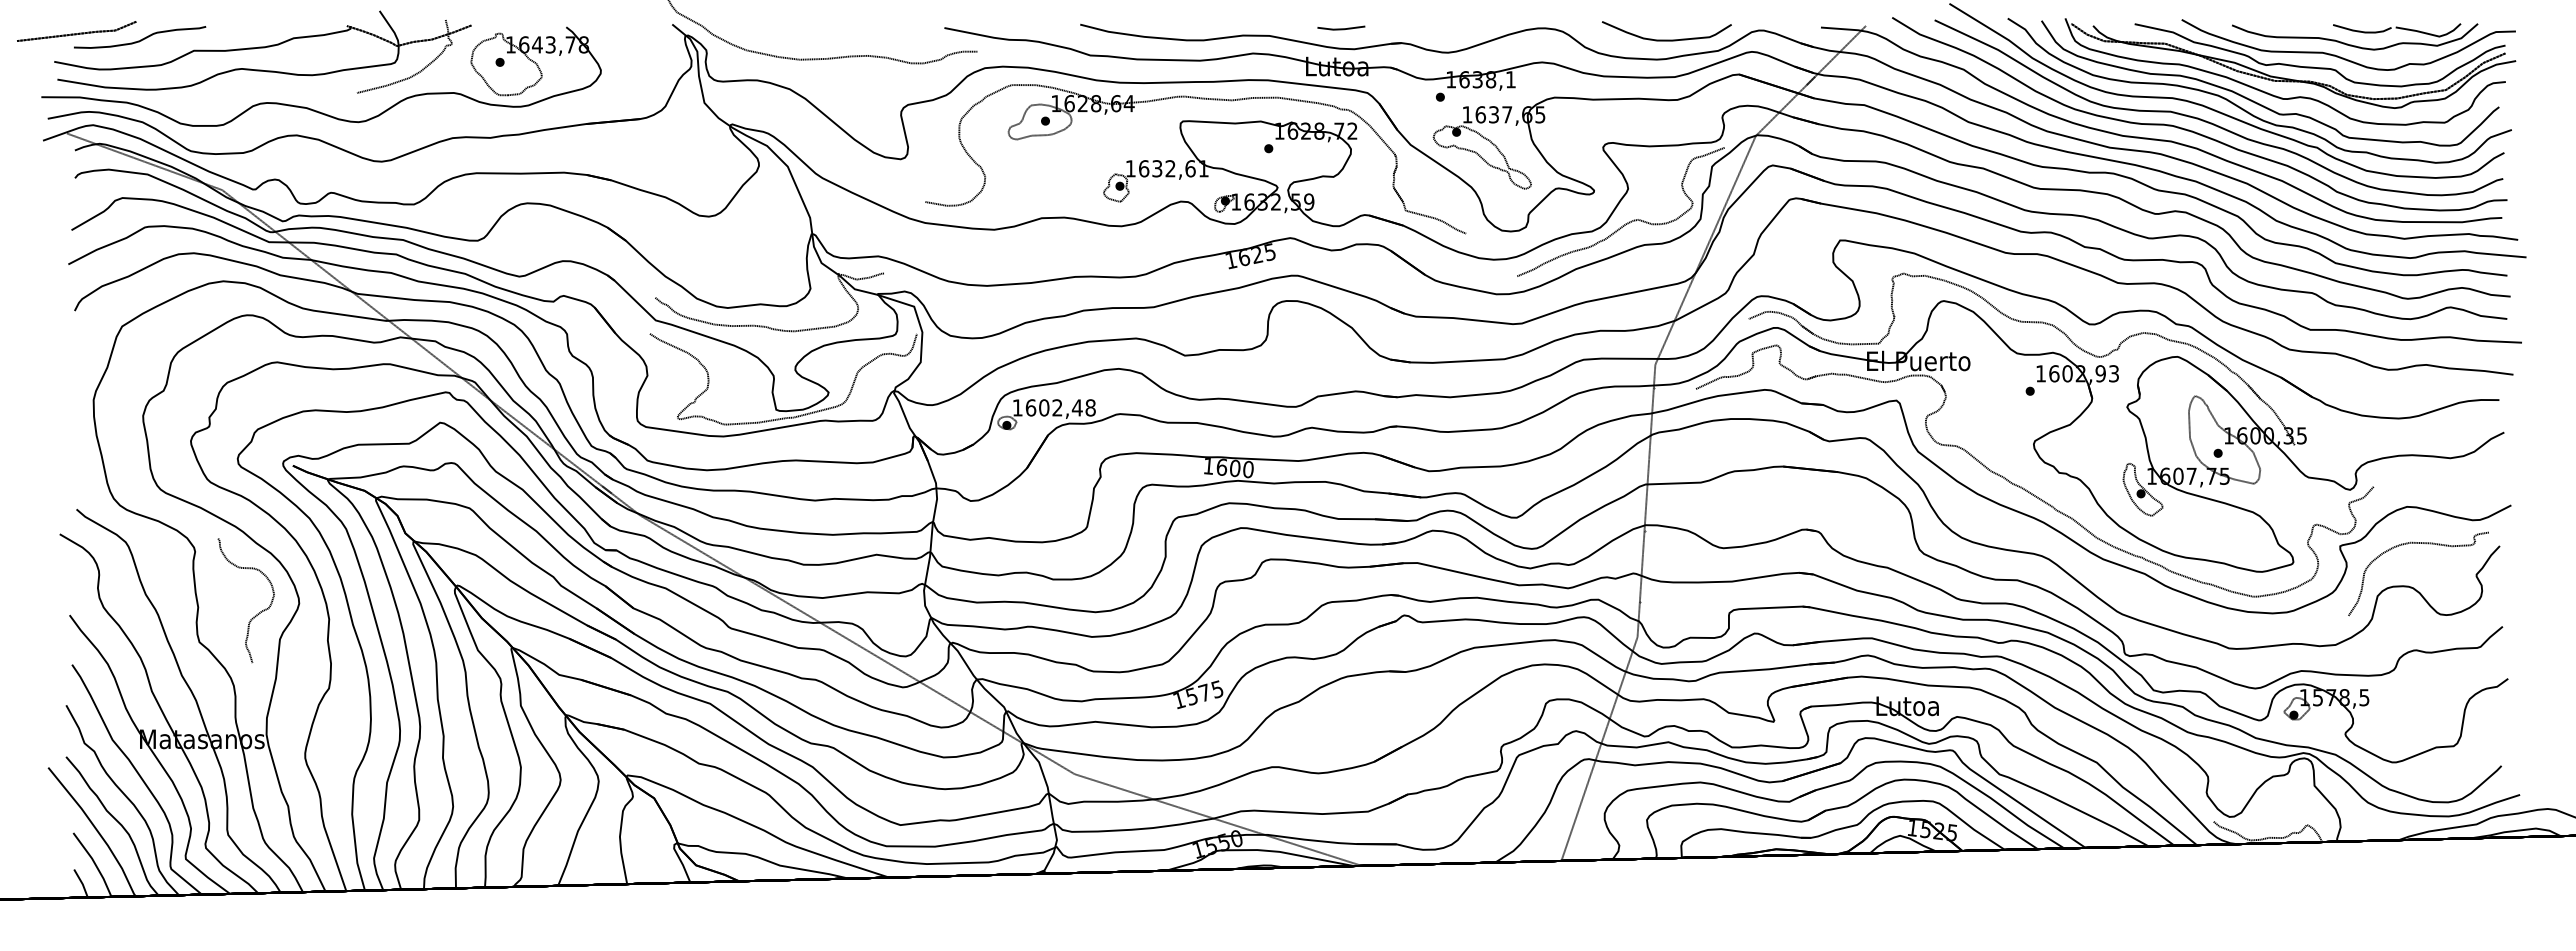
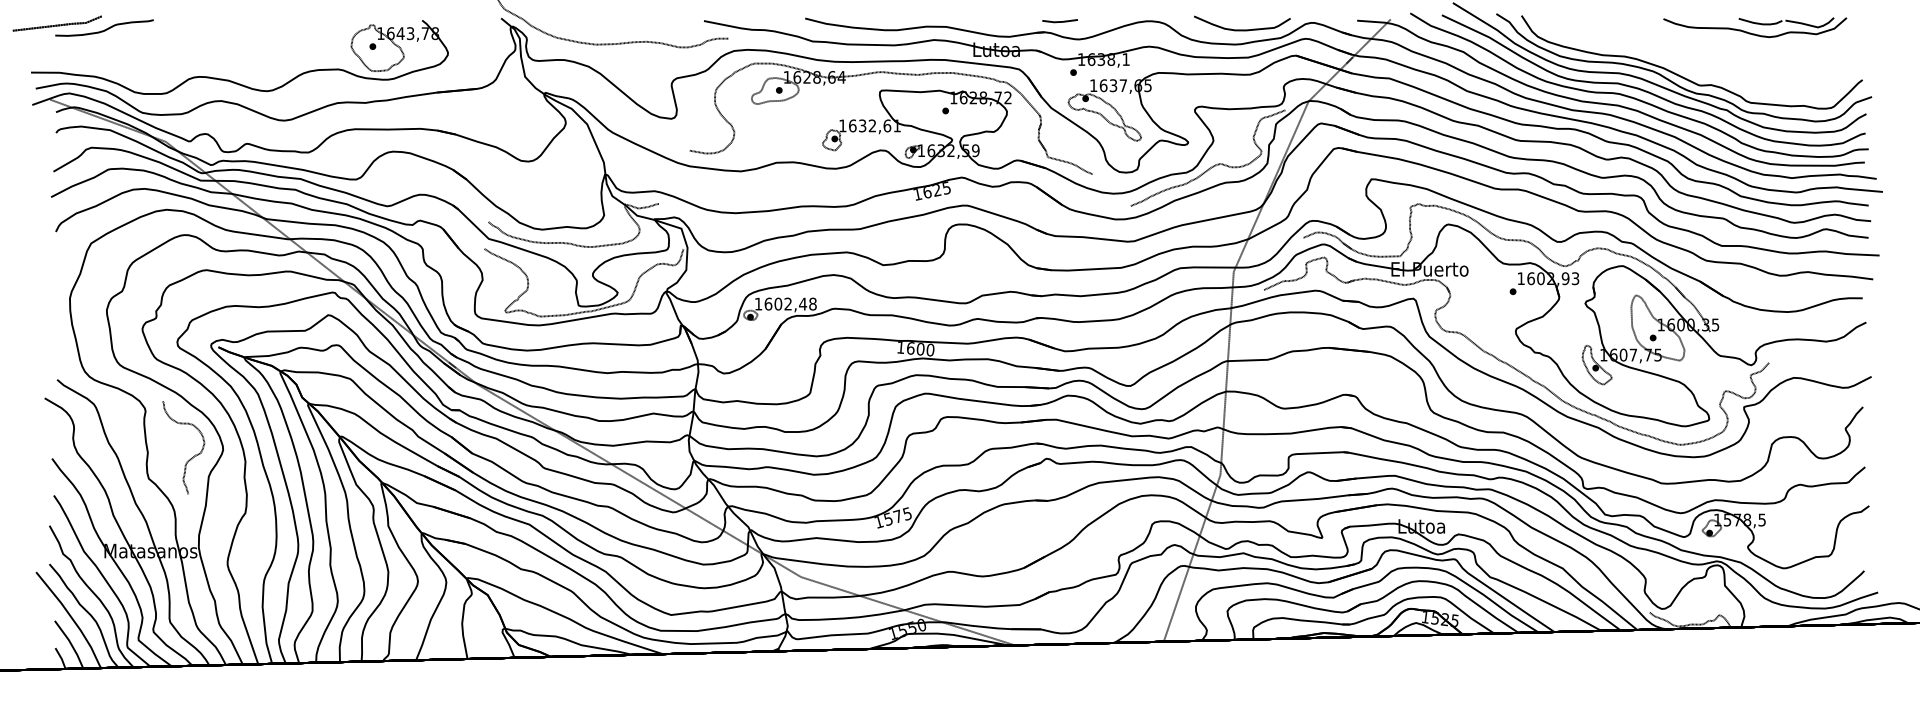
line: (1341, 28) -> (1060, 21), moved
part: (262, 51) -> (195, 38), removed
part: (2290, 71) -> (1707, 53), removed
curve: (2418, 543) -> (1802, 405), removed

